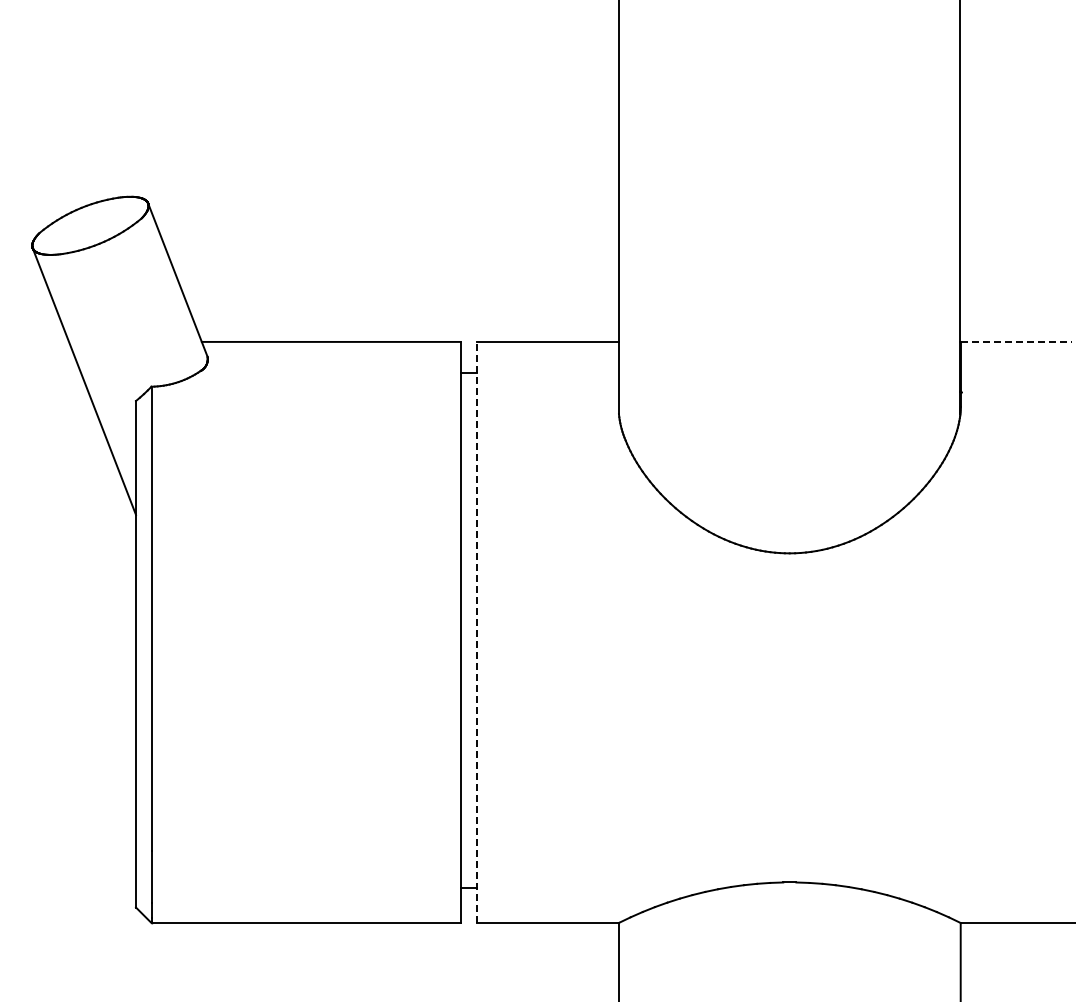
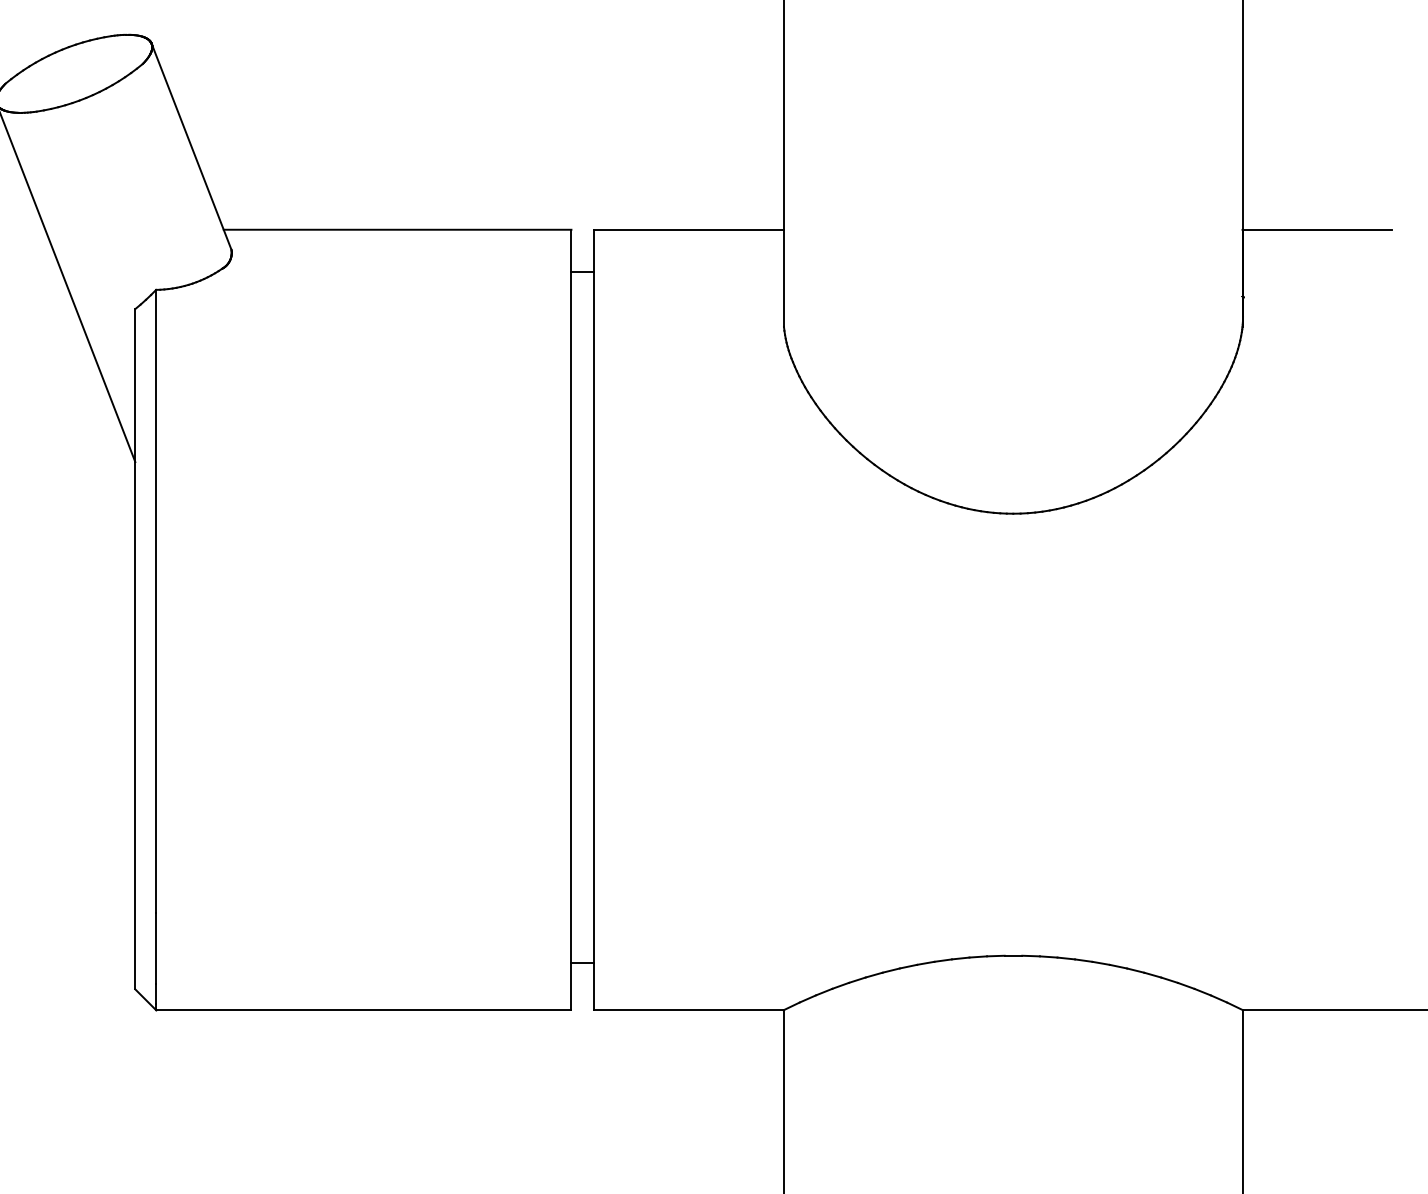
line: (1016, 341) -> (1317, 229), dashed -> solid
line: (477, 632) -> (593, 620), dashed -> solid

